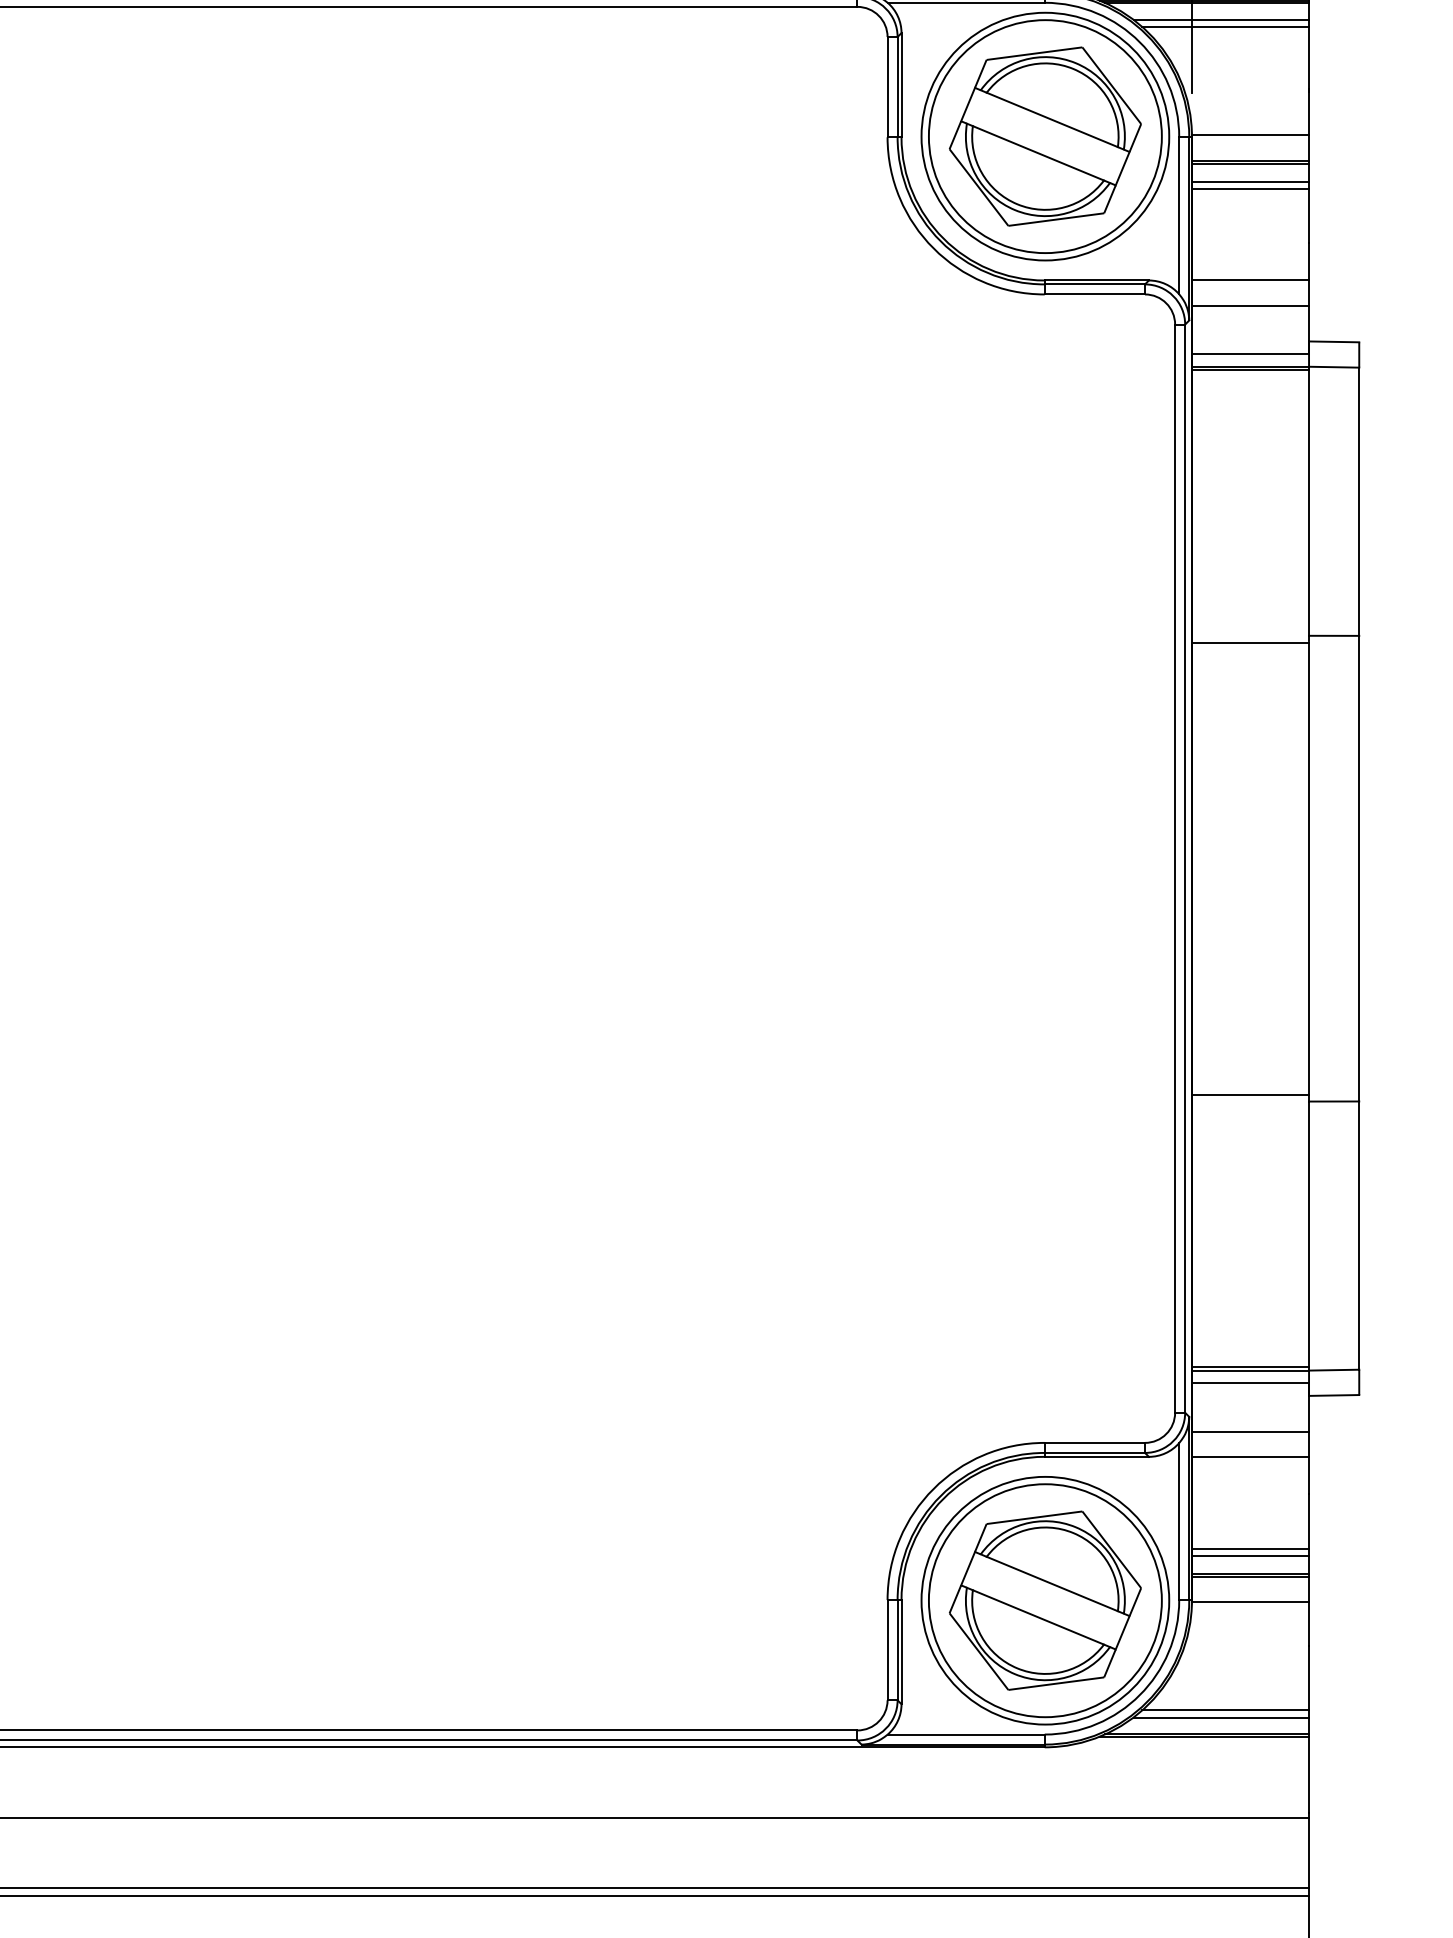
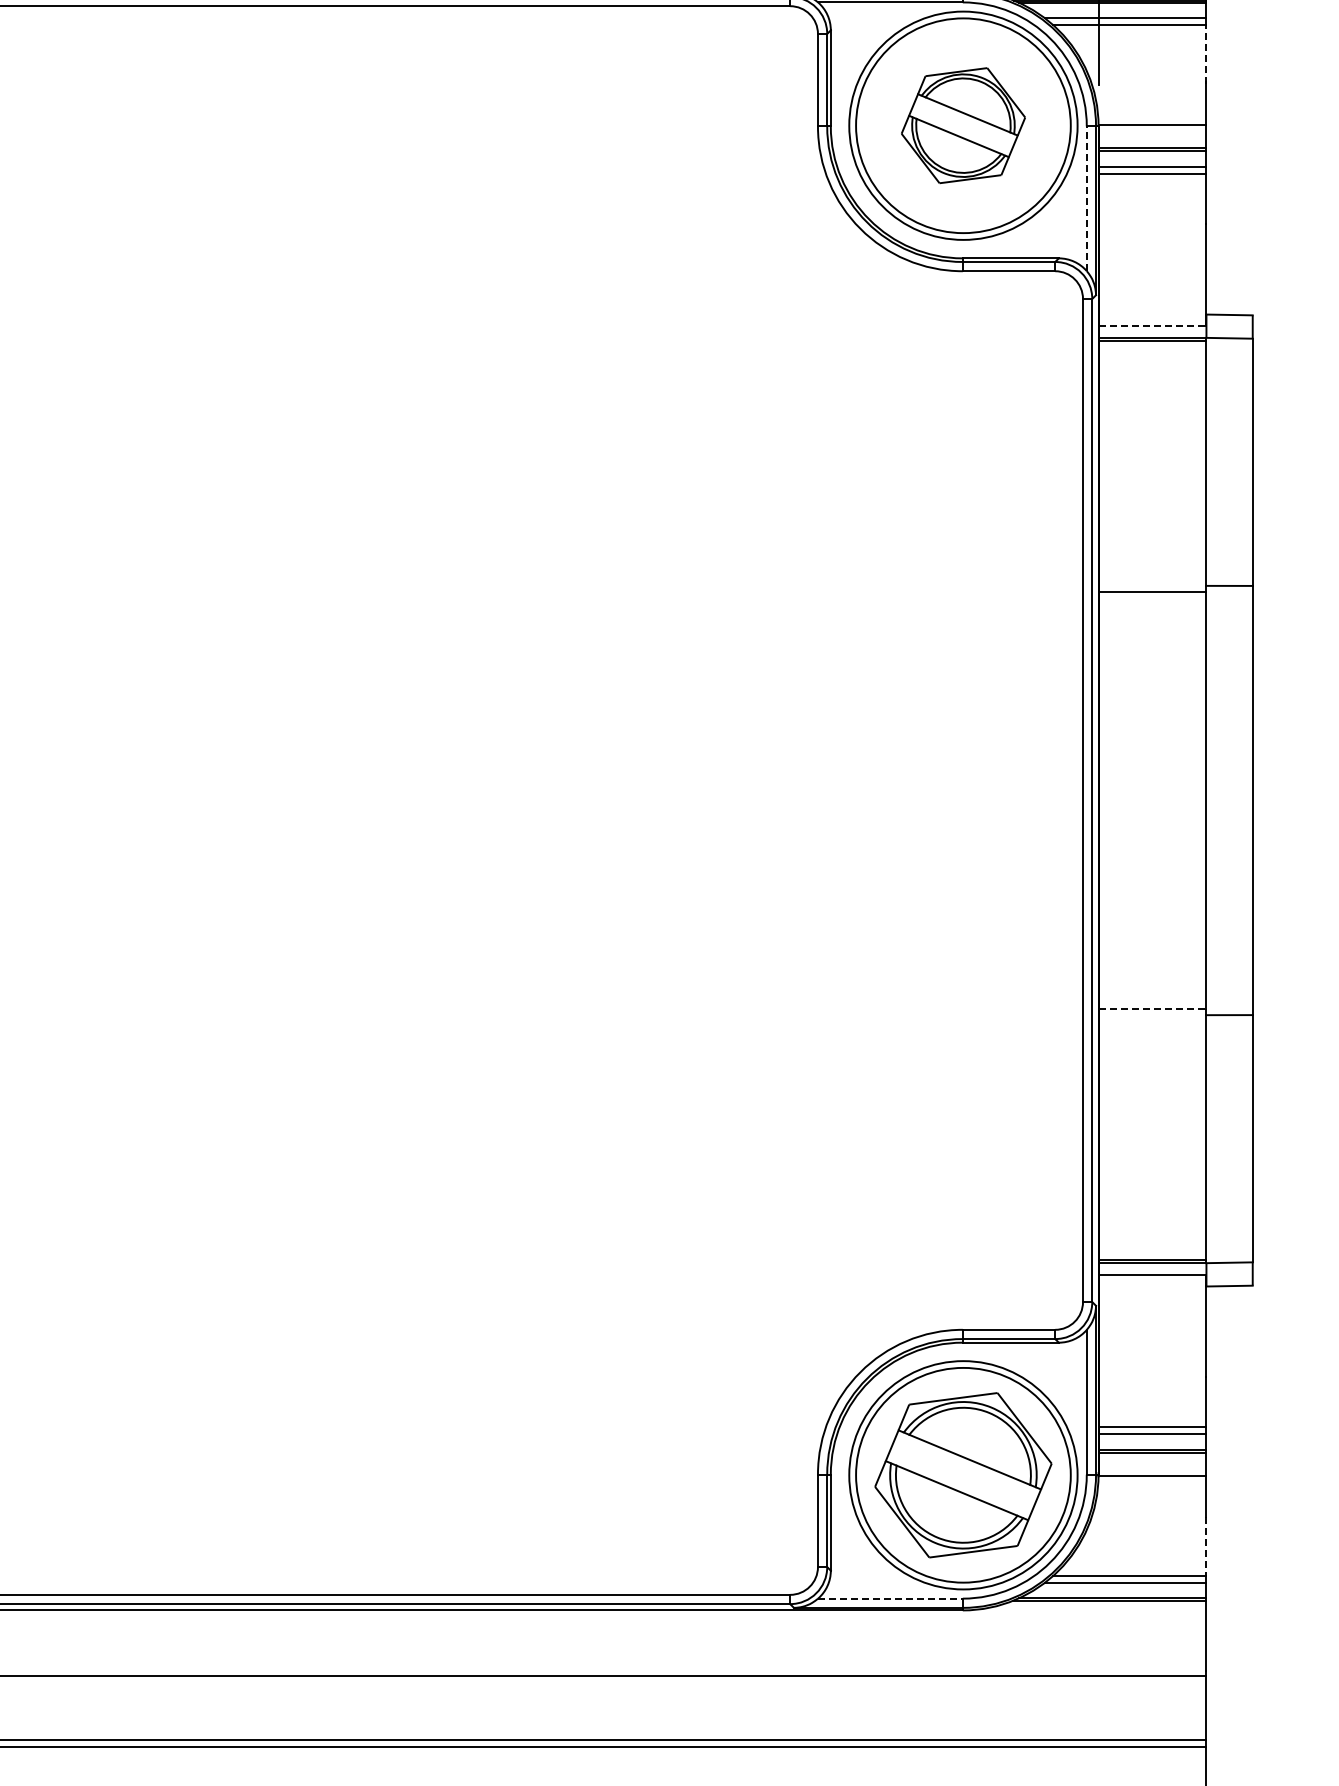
line: (1309, 59) -> (1206, 54), solid -> dashed
part: (1045, 136) -> (963, 125), size x0.7
line: (1178, 215) -> (1086, 198), solid -> dashed
line: (1250, 279) -> (1152, 257), removed
line: (1250, 305) -> (1152, 281), removed
line: (1250, 354) -> (1152, 326), solid -> dashed
line: (1250, 1094) -> (1152, 1008), solid -> dashed
line: (1250, 1431) -> (1152, 1319), removed
line: (1250, 1457) -> (1152, 1343), removed
line: (1309, 1677) -> (1206, 1546), solid -> dashed
line: (966, 1734) -> (890, 1598), solid -> dashed

